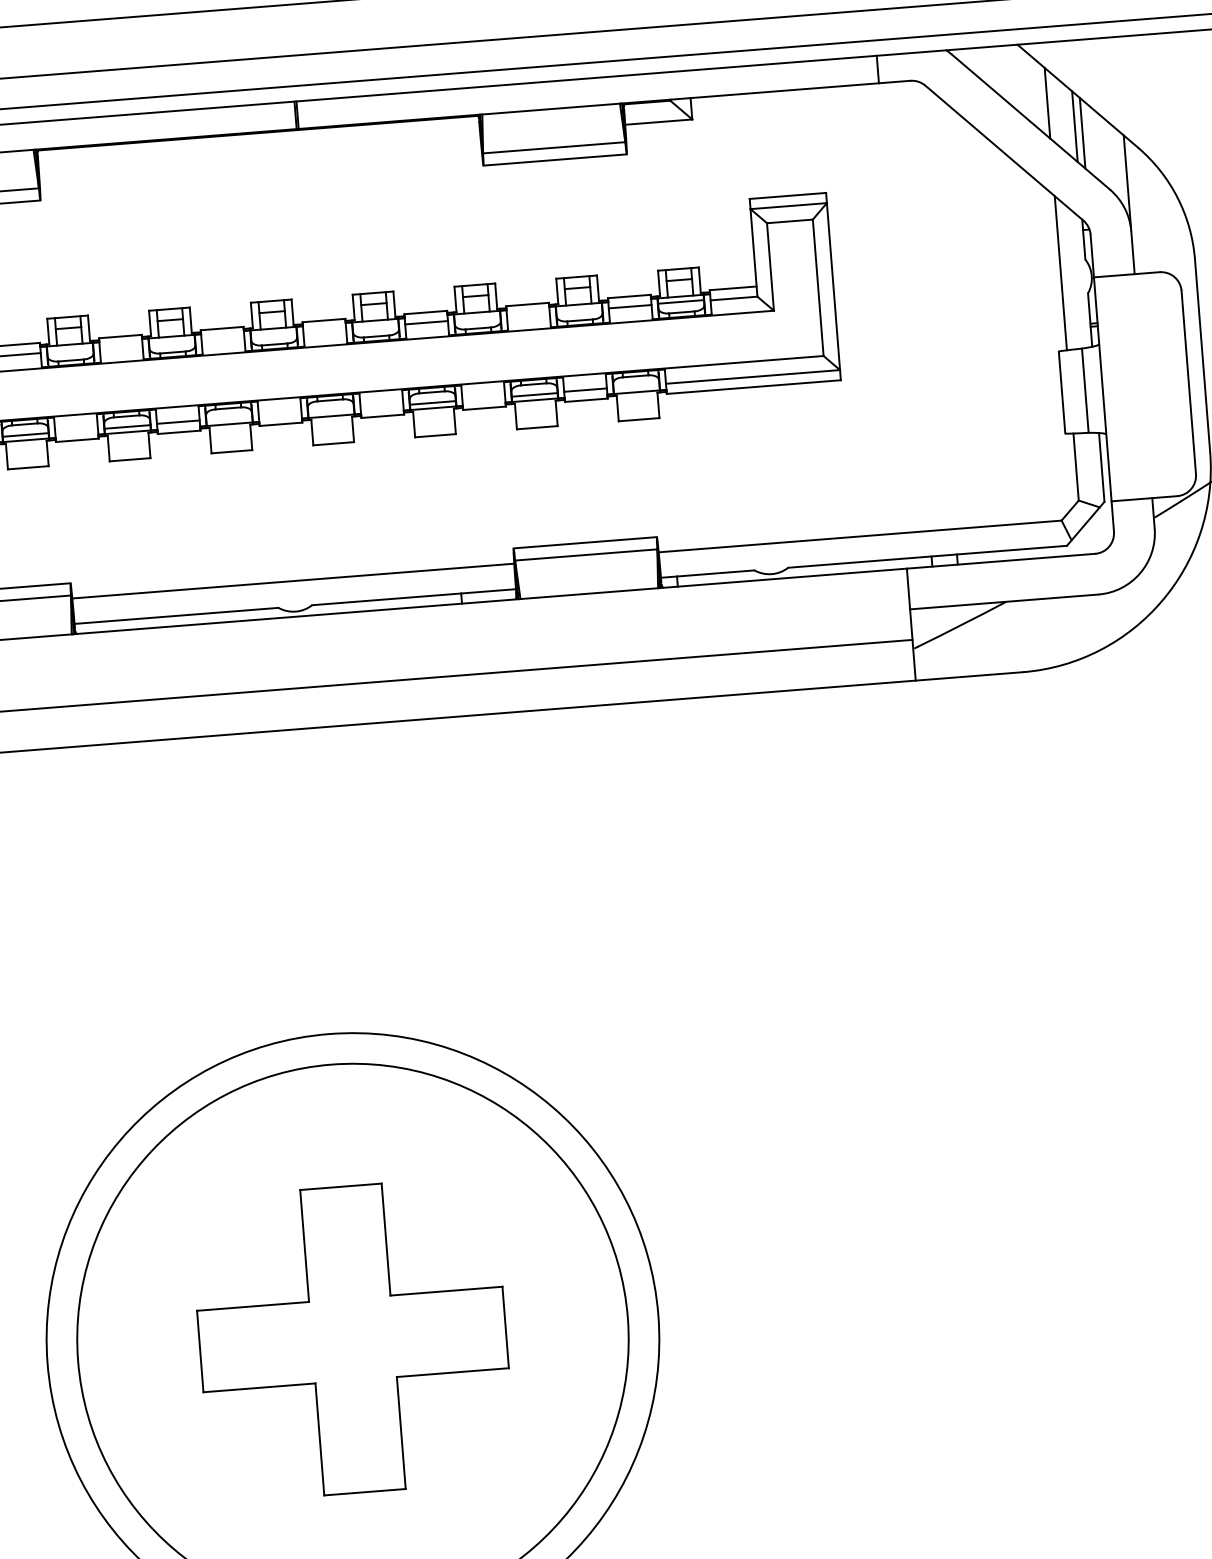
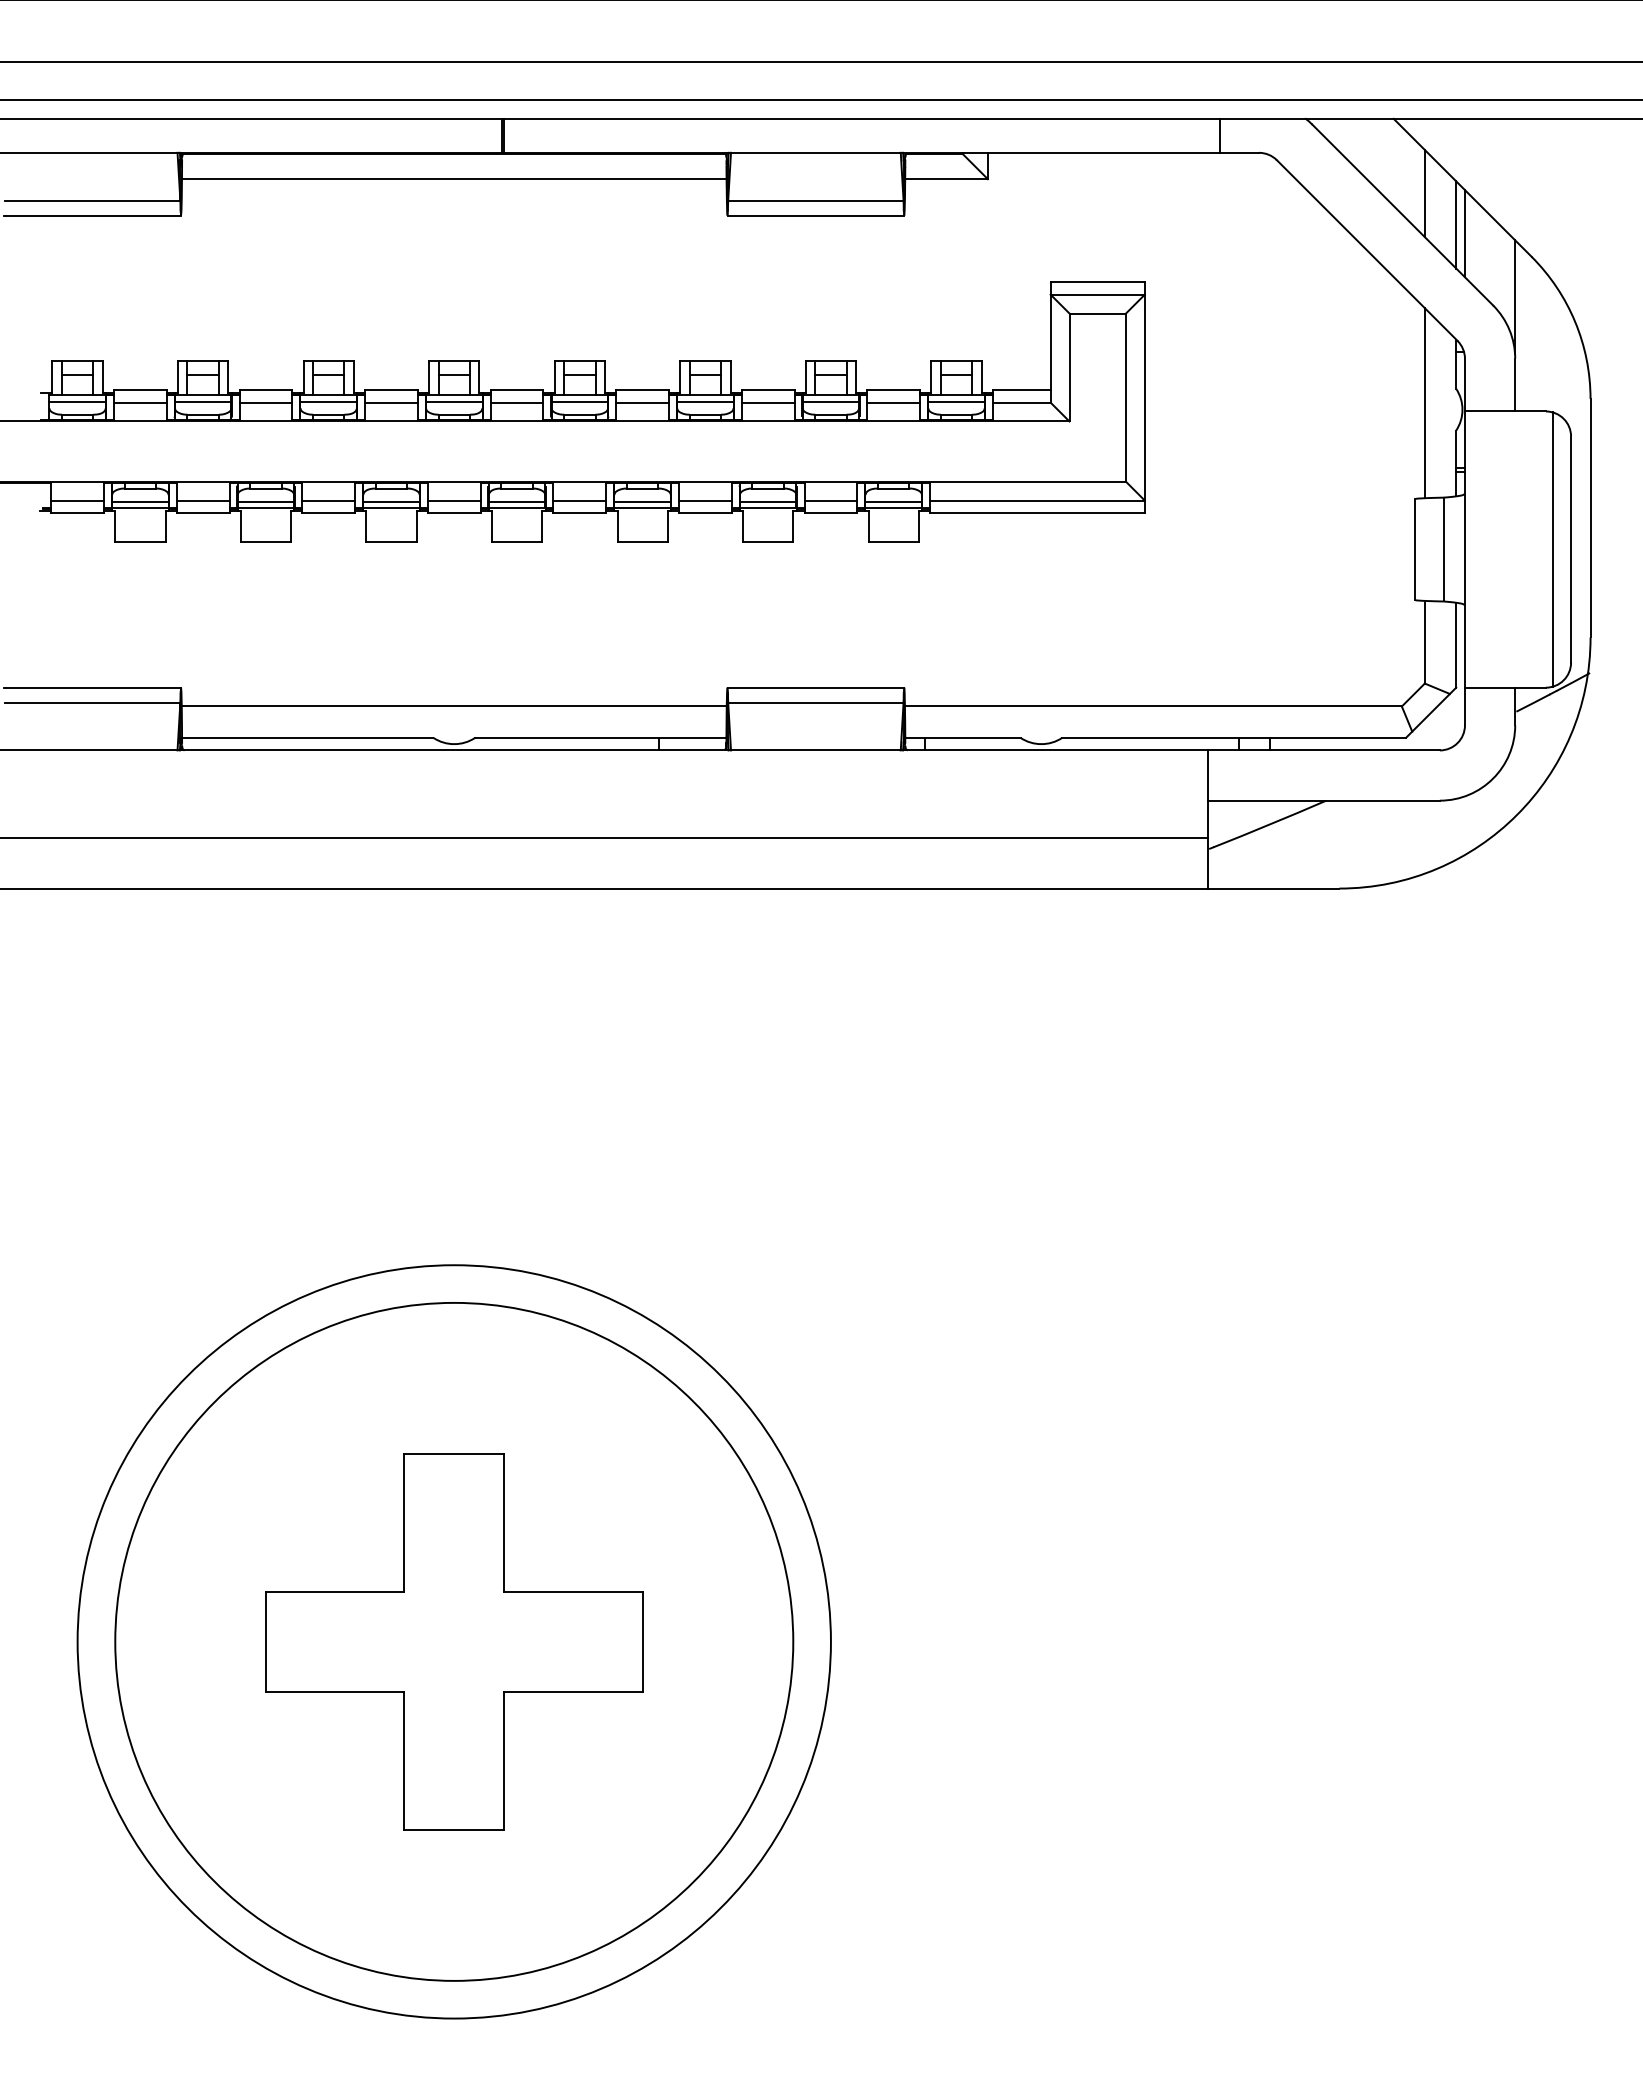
line: (259, 153) -> (453, 179), added
line: (578, 309) -> (830, 401), added
line: (527, 314) -> (767, 402), added
line: (477, 317) -> (705, 401), added
line: (375, 325) -> (579, 401), added
line: (324, 330) -> (516, 402), added
line: (274, 333) -> (454, 401), added
line: (222, 338) -> (391, 402), added
line: (171, 341) -> (328, 401), added
line: (120, 346) -> (265, 402), added
line: (69, 349) -> (202, 401), added
line: (1173, 383) -> (1552, 549), added
line: (636, 386) -> (893, 501), added
line: (483, 398) -> (705, 500), added
line: (381, 406) -> (579, 500), added
line: (330, 410) -> (516, 501), added
line: (279, 414) -> (453, 500), added
line: (229, 418) -> (391, 501), added
line: (76, 430) -> (202, 500), added

